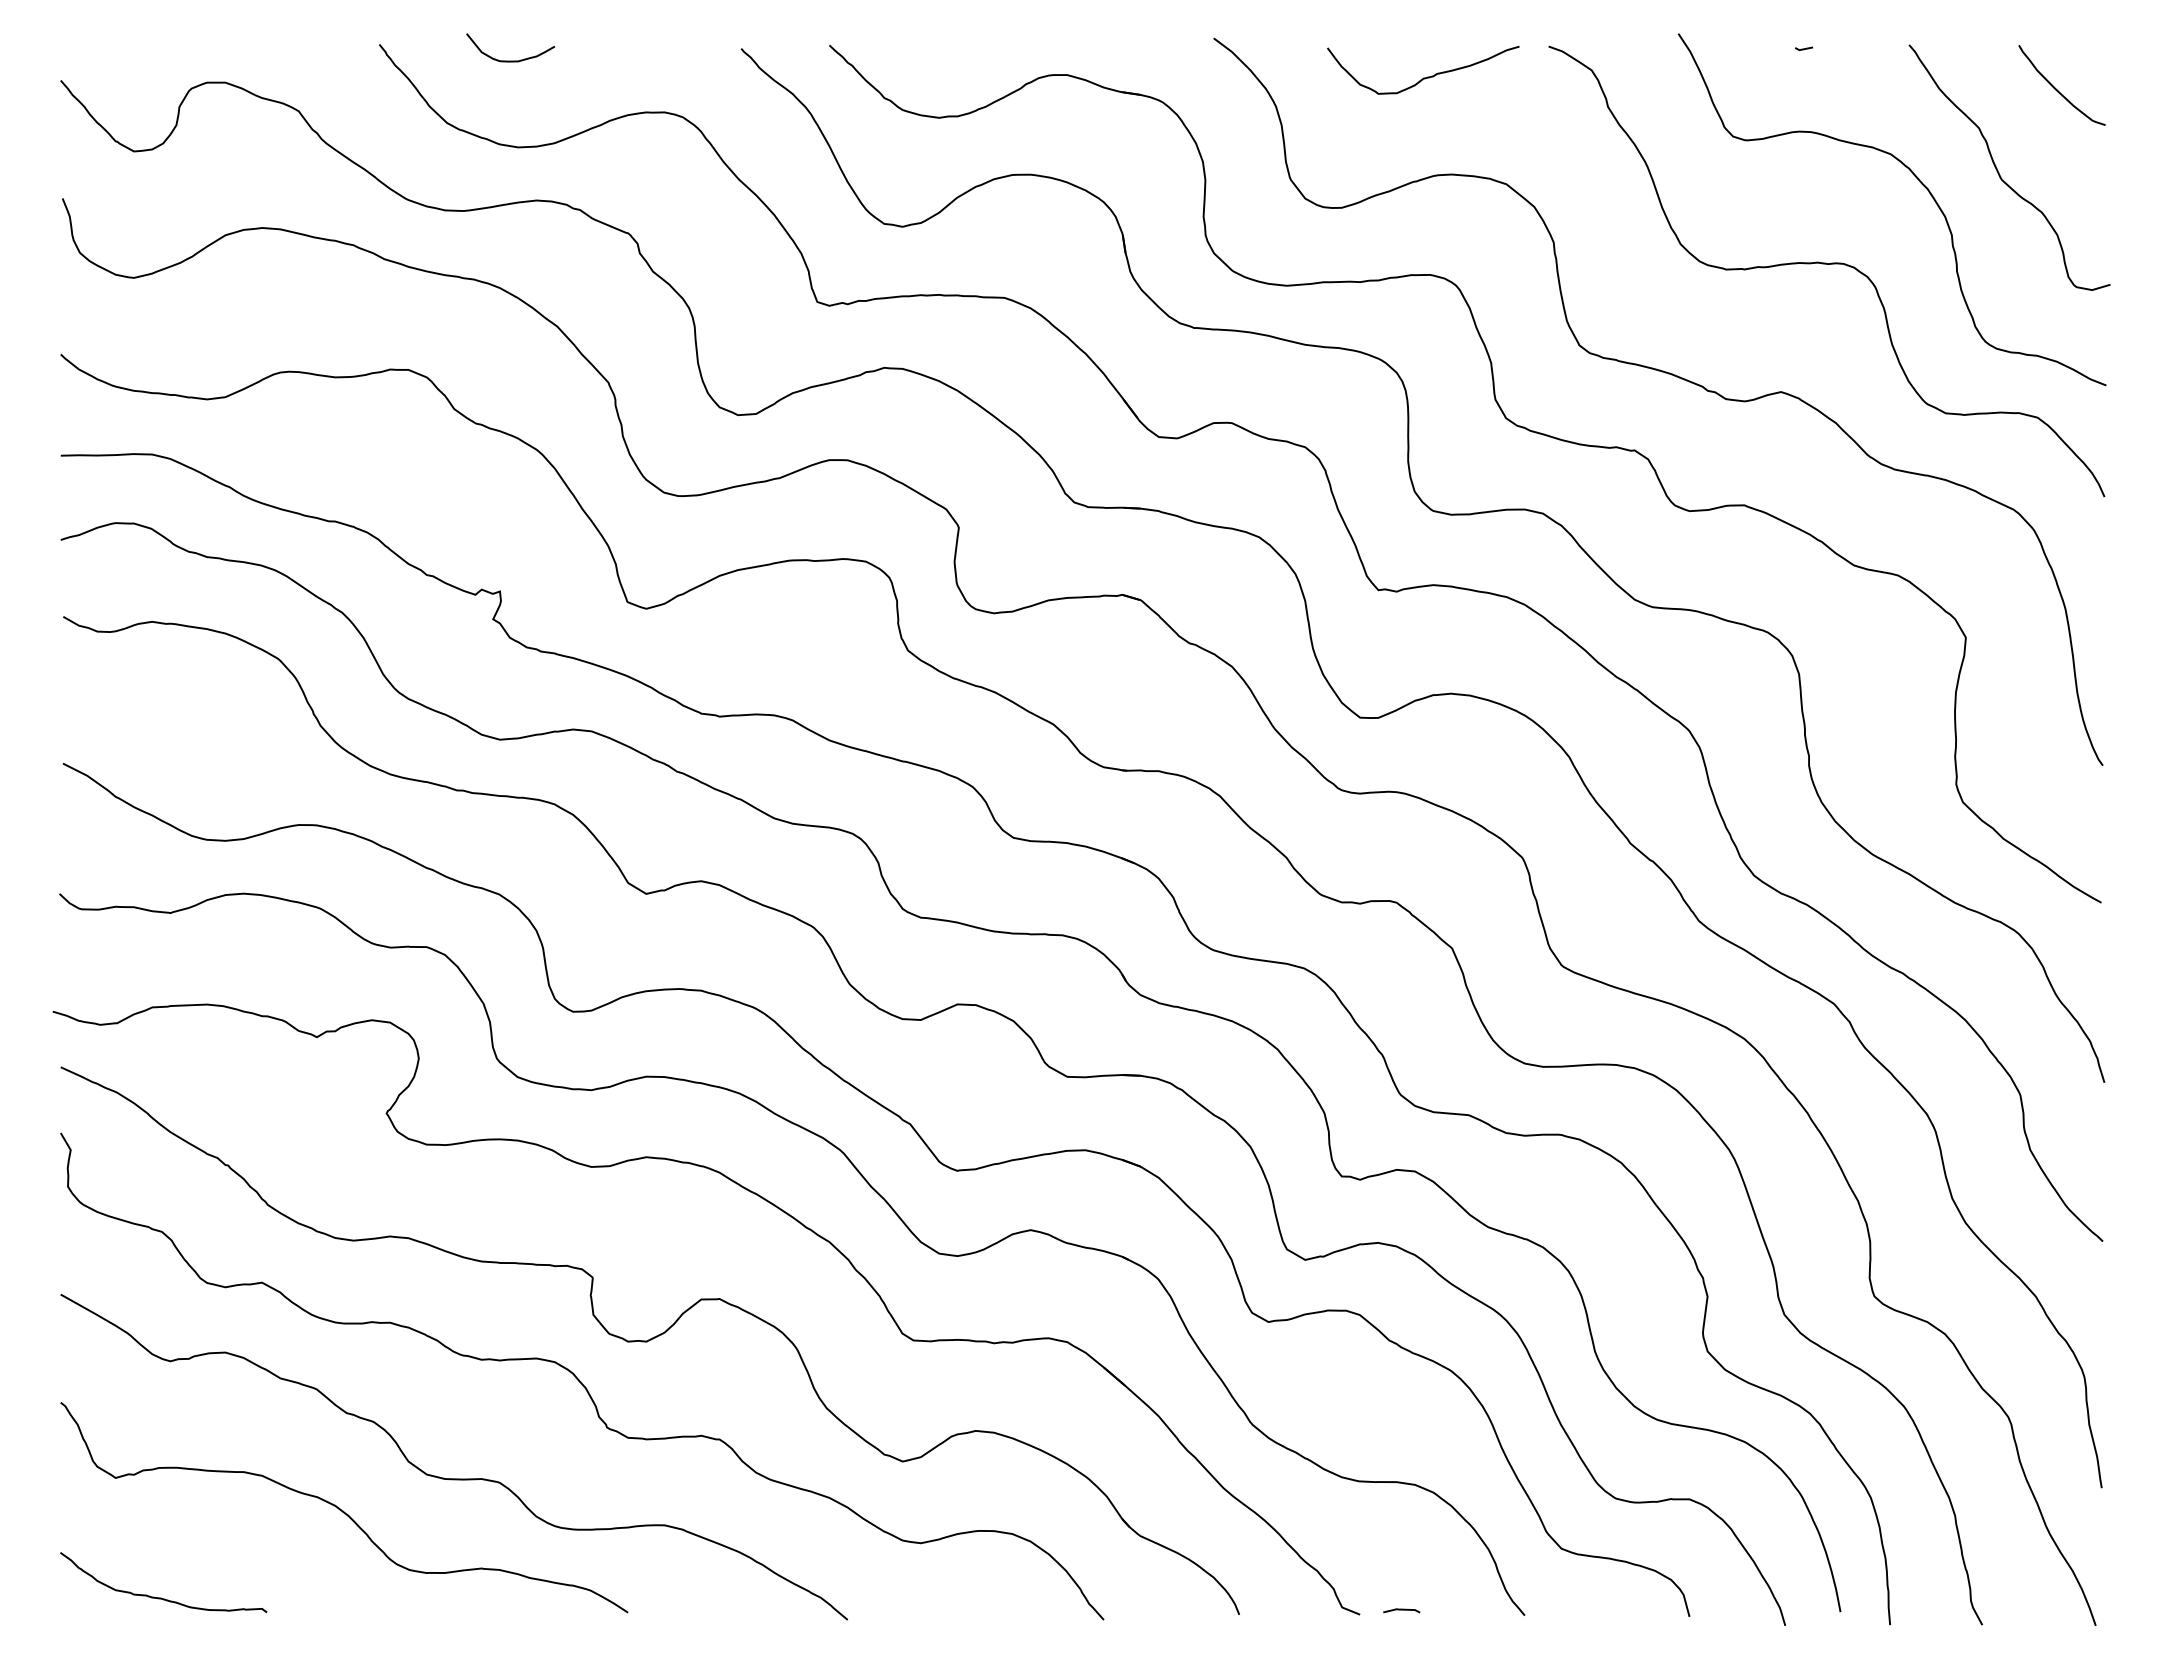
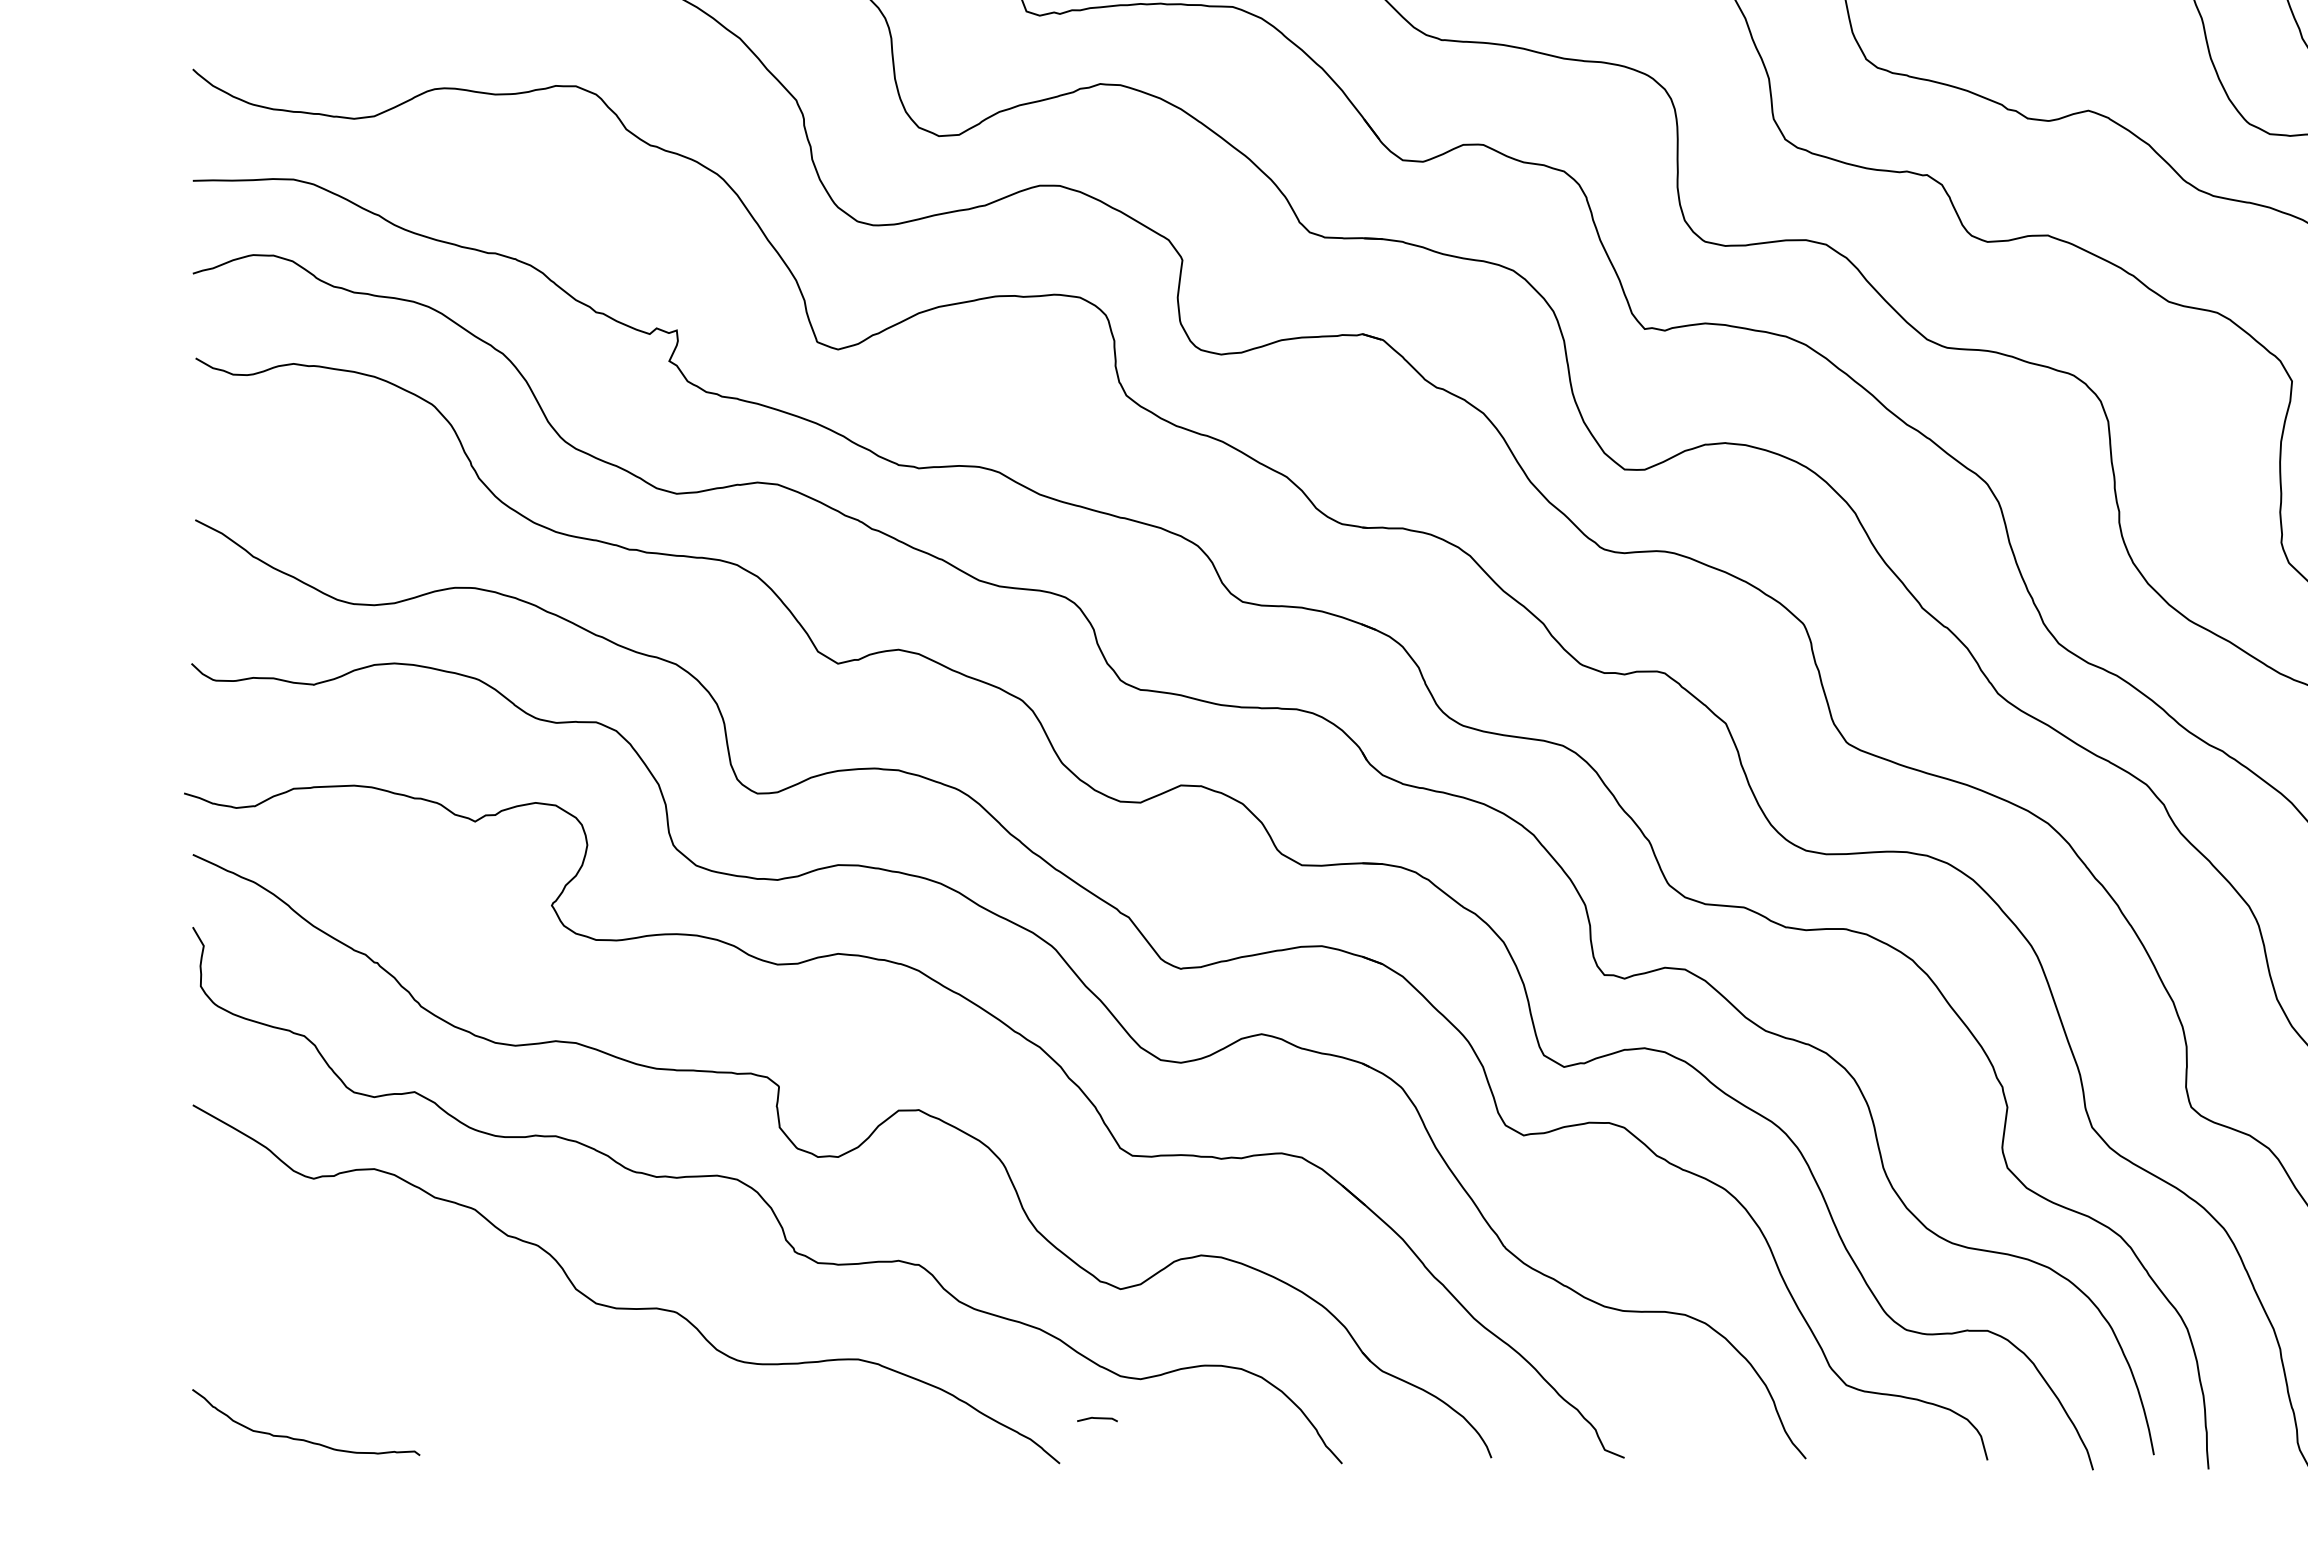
curve: (343, 1510) -> (504, 1343), removed
line: (1401, 1610) -> (1097, 1419), moved

